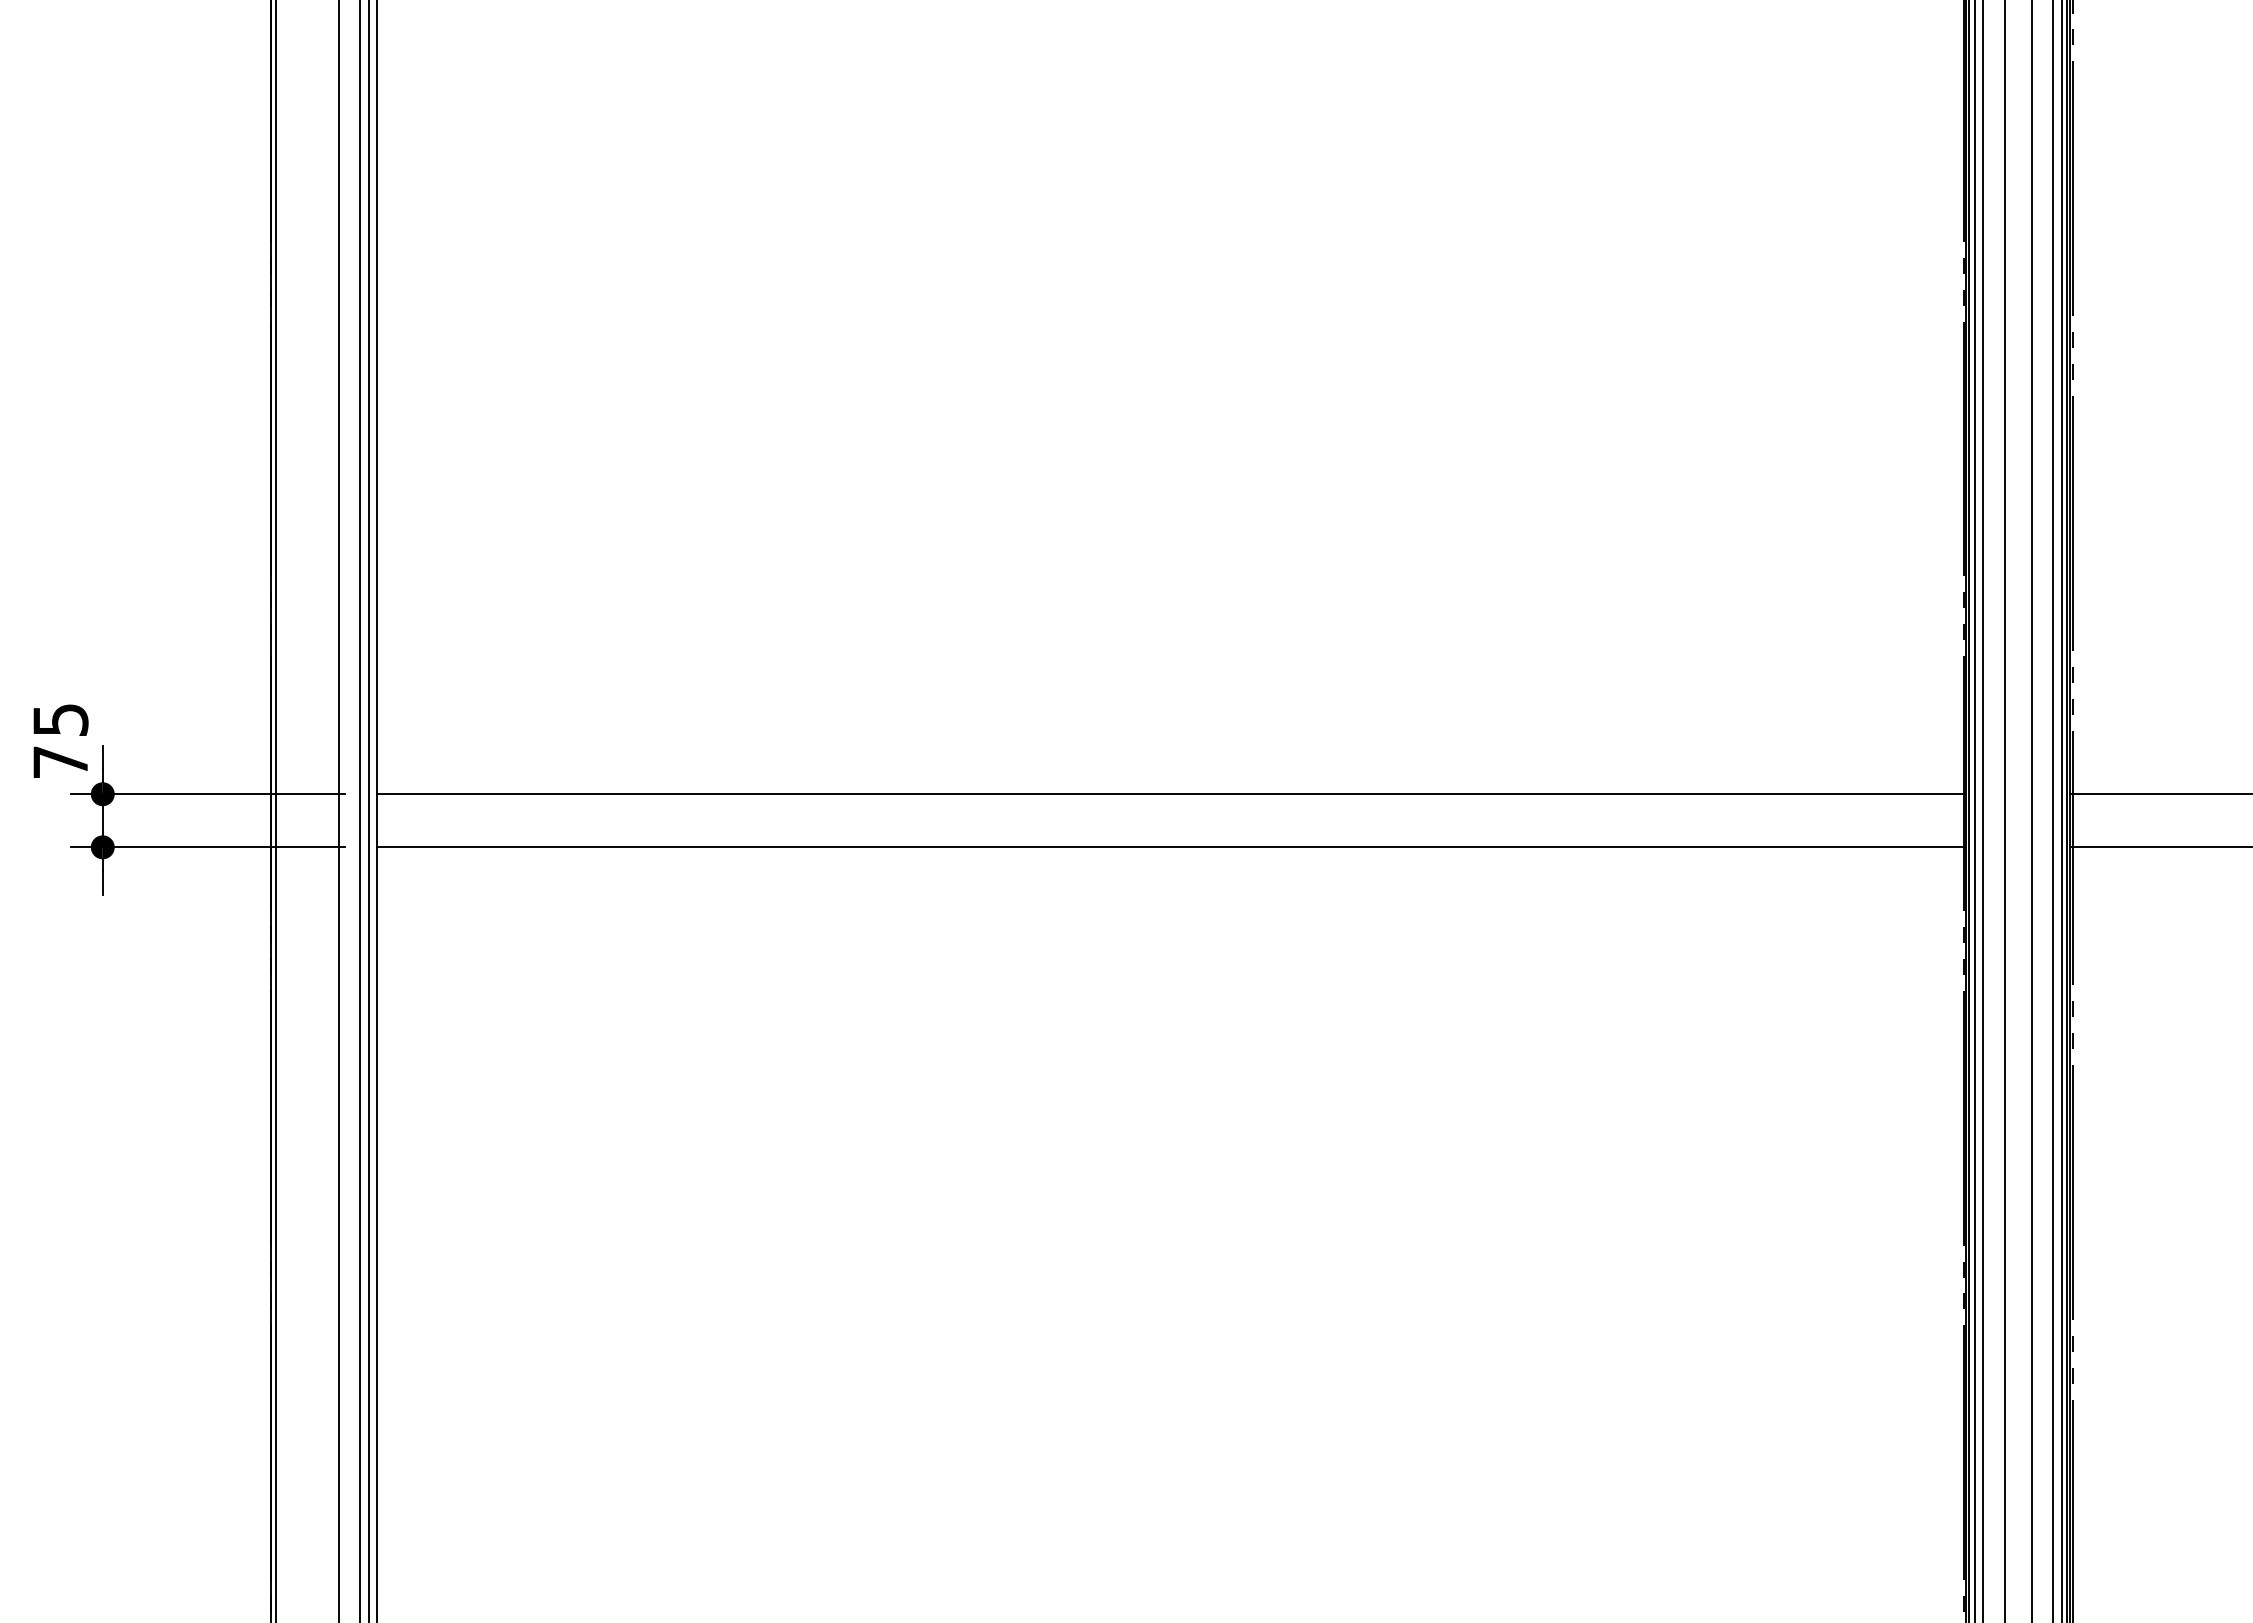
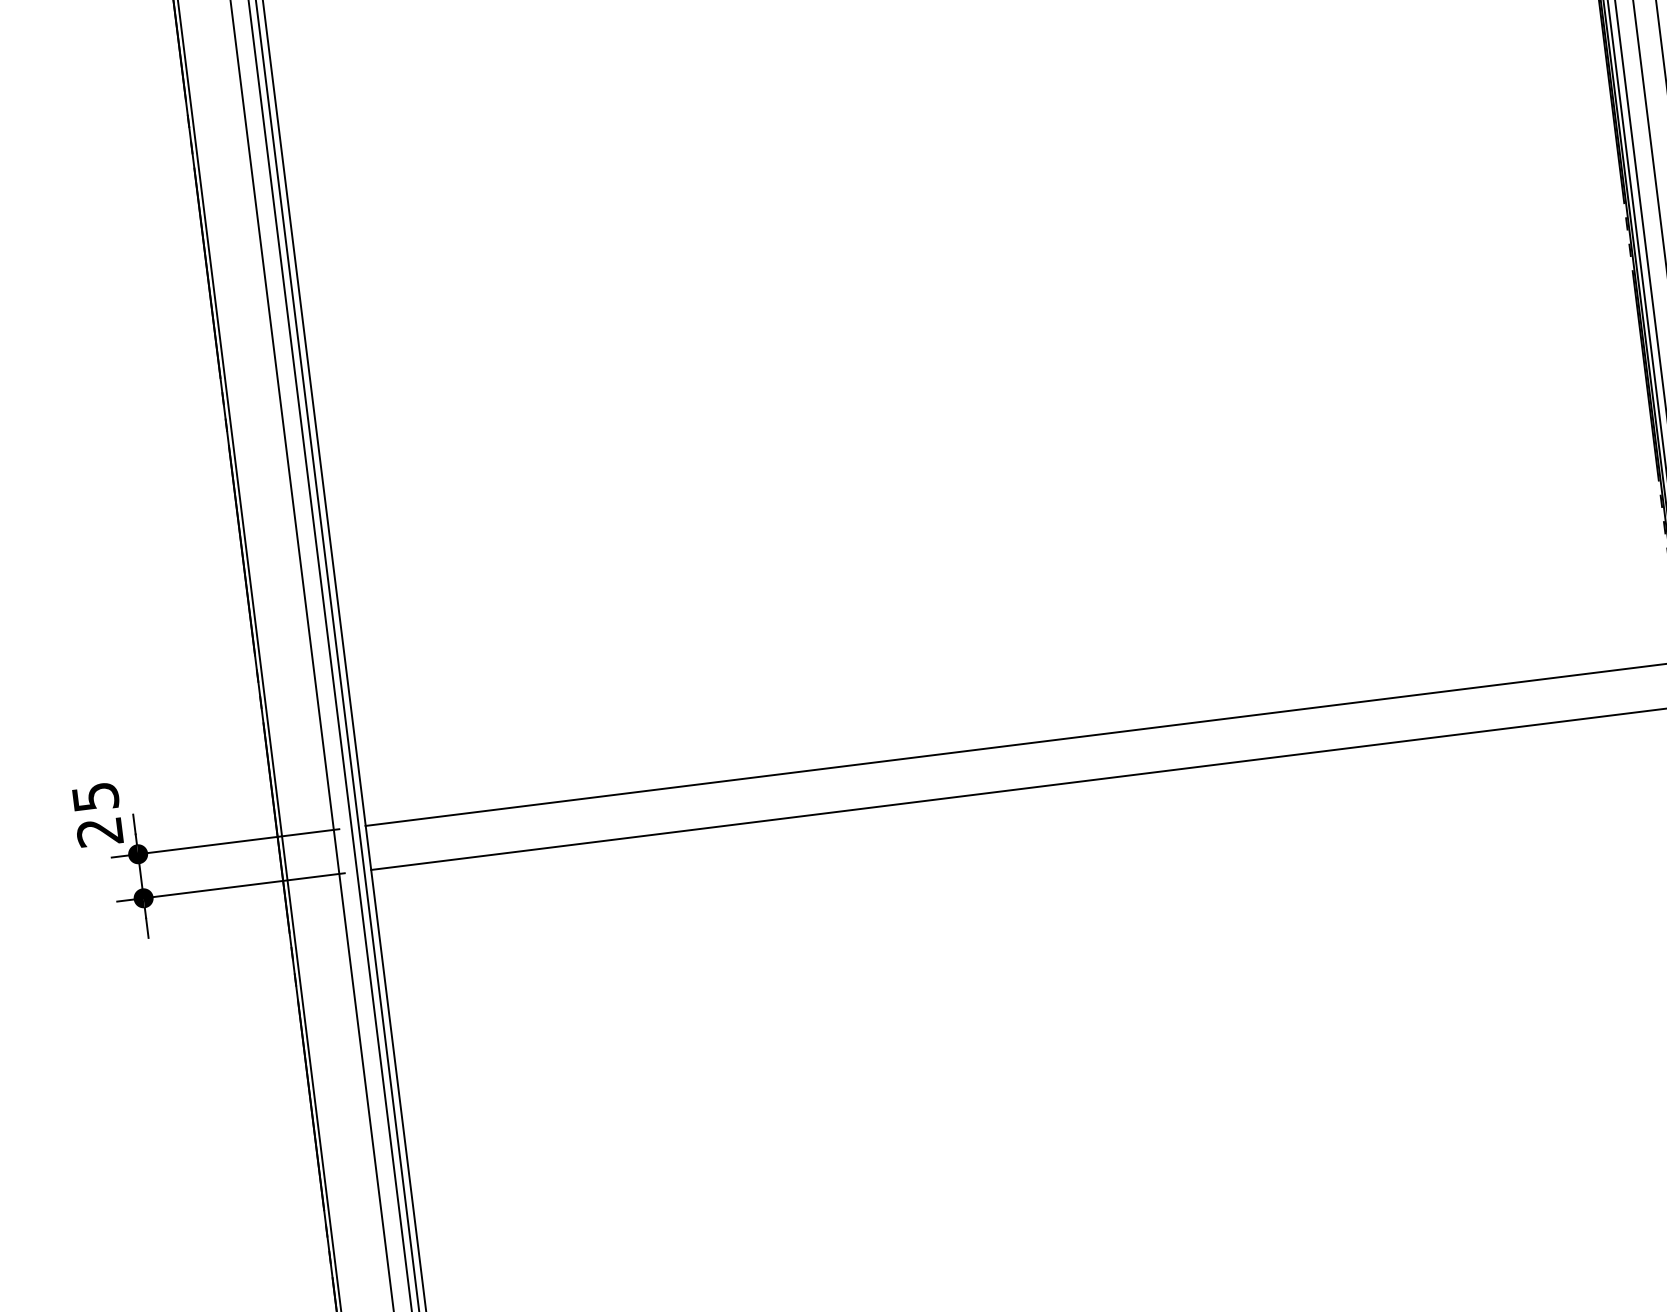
text: (59, 762) -> (99, 832), 75 -> 25

